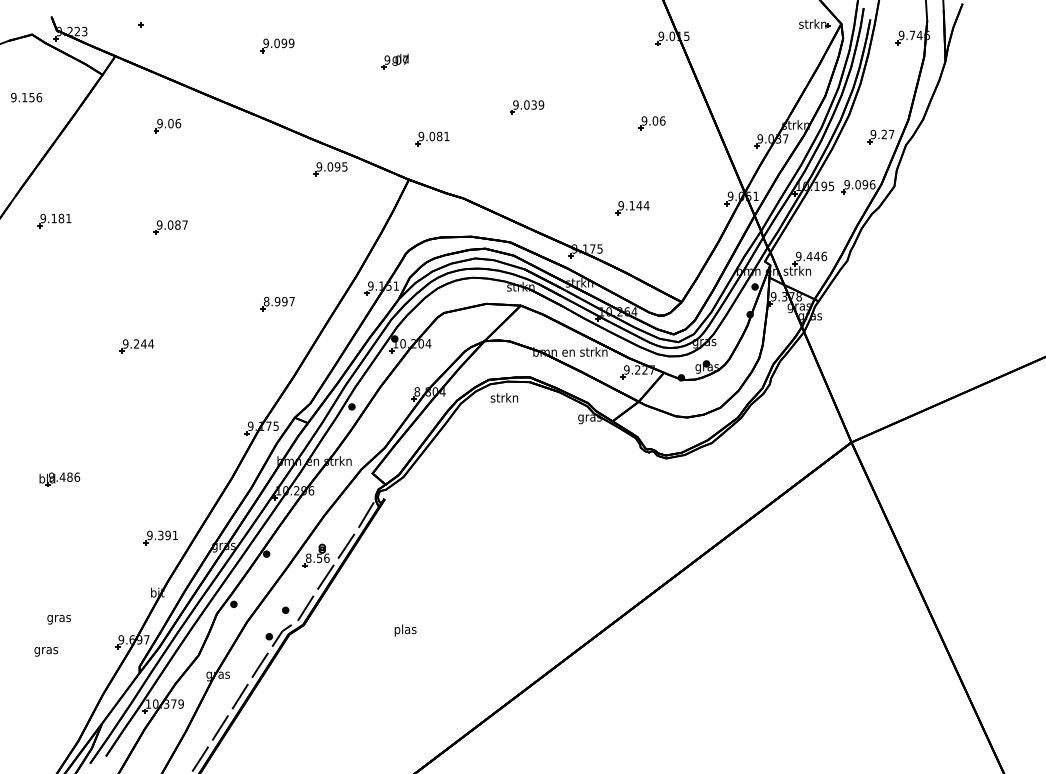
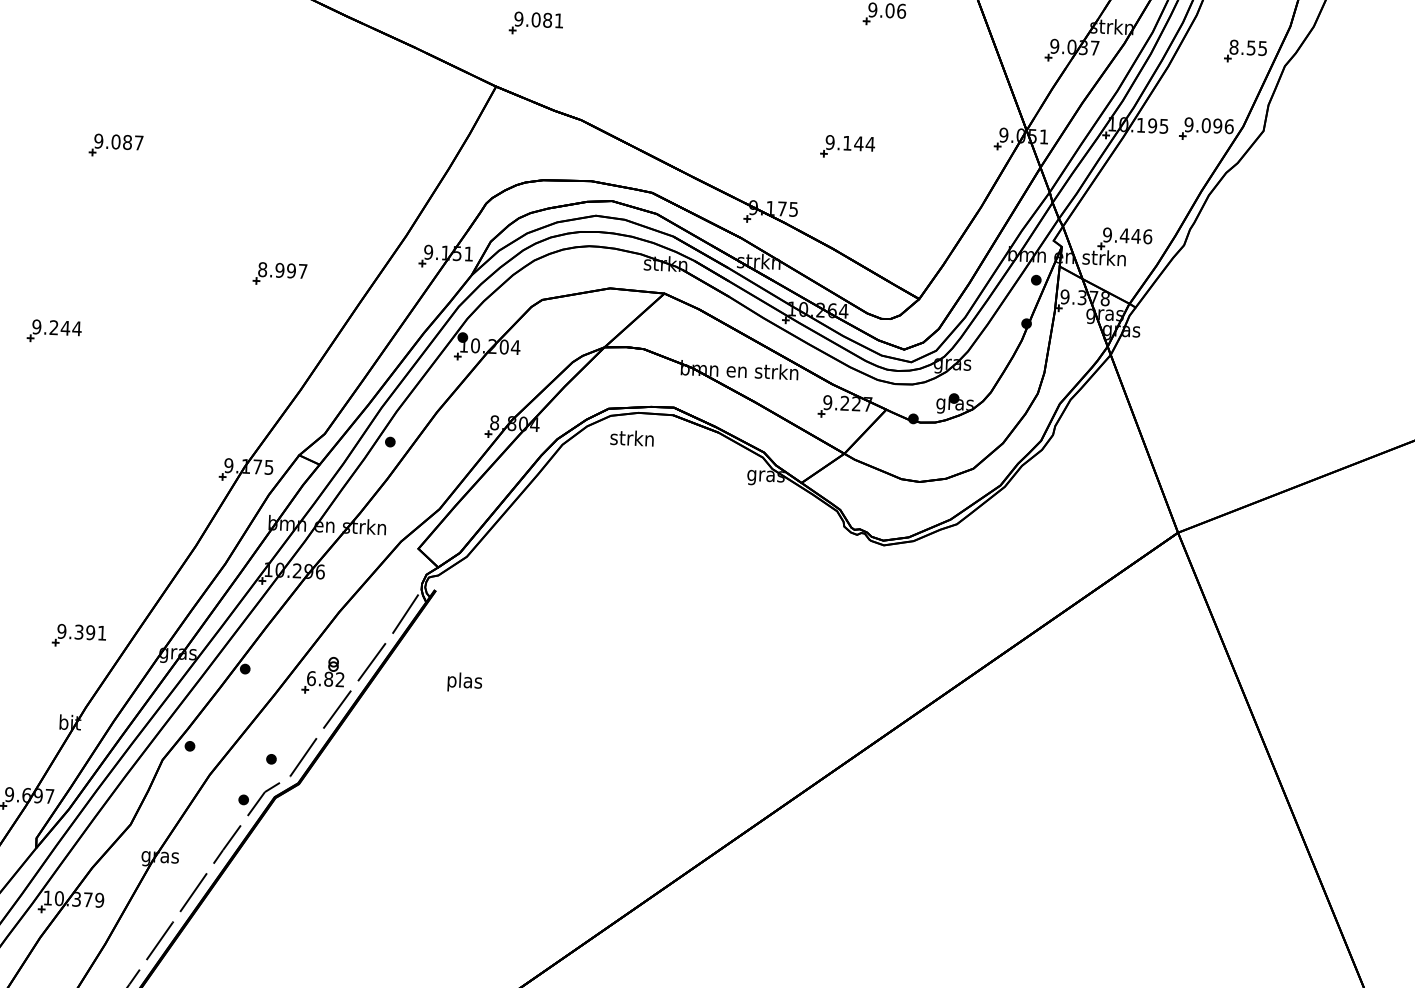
text: (882, 134) -> (1248, 47), 9.27 -> 8.55
part: (330, 169) -> (372, 65), removed
text: (317, 557) -> (325, 677), 8.56 -> 6.82
text: (405, 630) -> (464, 682), moved

